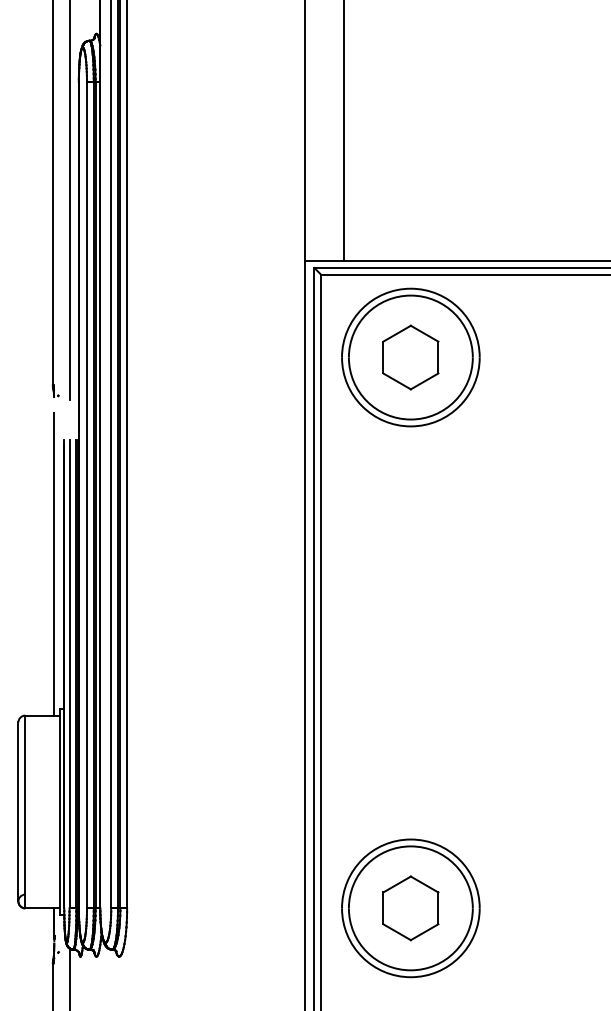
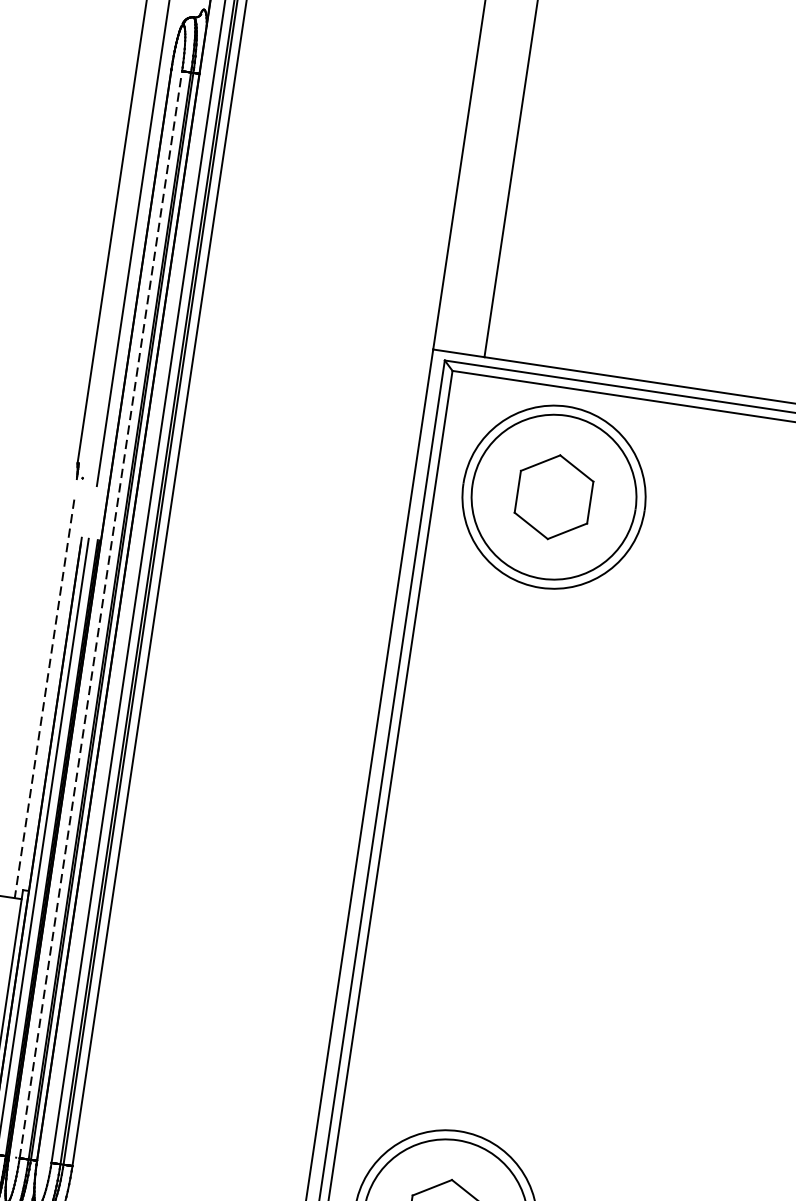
line: (87, 494) -> (101, 613), solid -> dashed
line: (54, 564) -> (44, 699), solid -> dashed

